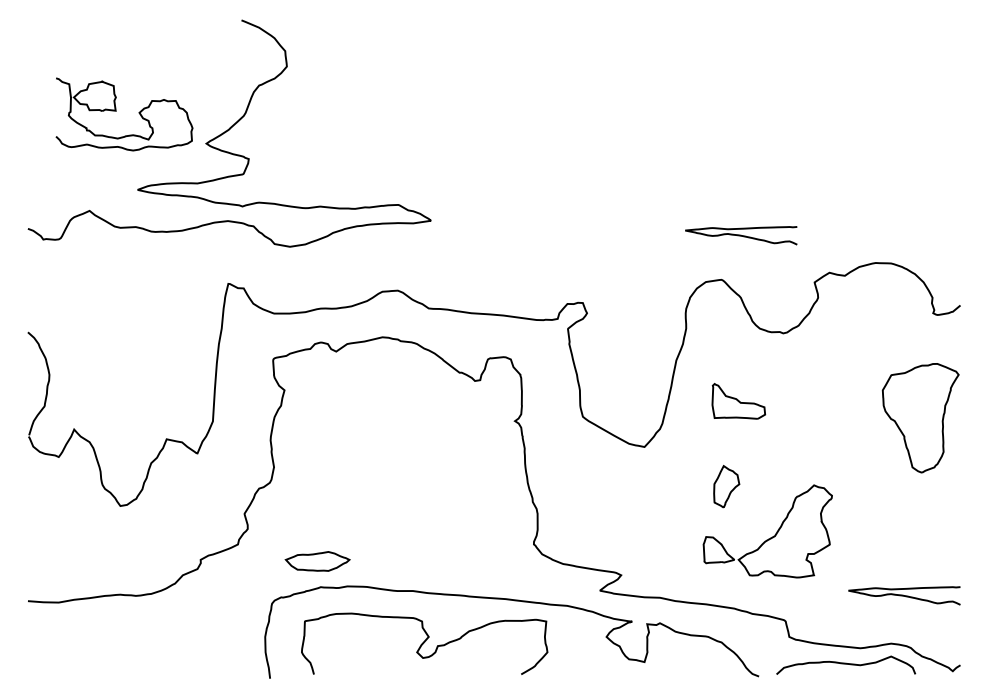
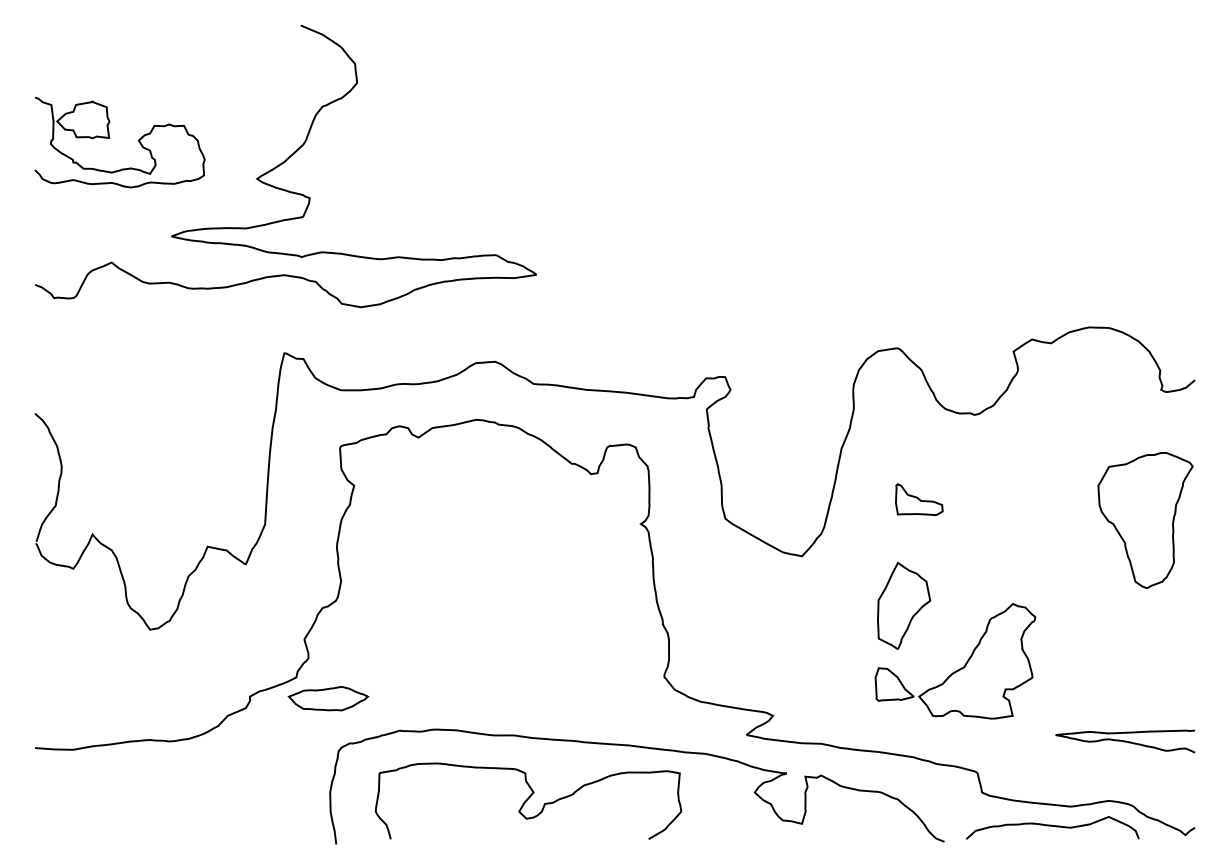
part: (116, 111) -> (110, 138), moved
curve: (741, 235) -> (922, 293), removed
part: (738, 401) -> (919, 499), size x0.71
part: (726, 486) -> (904, 605), size x1.67
part: (317, 561) -> (328, 698), moved

